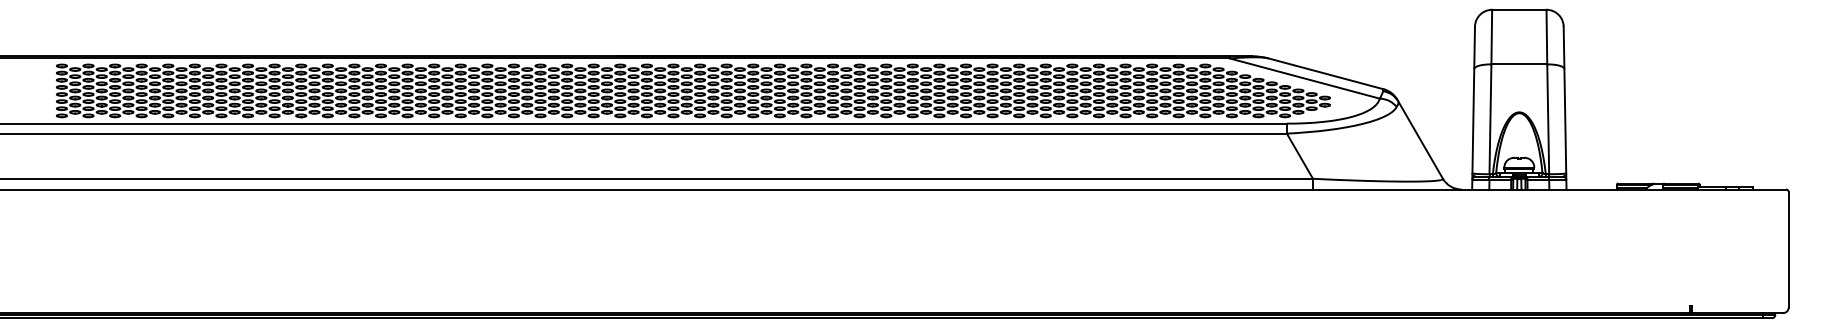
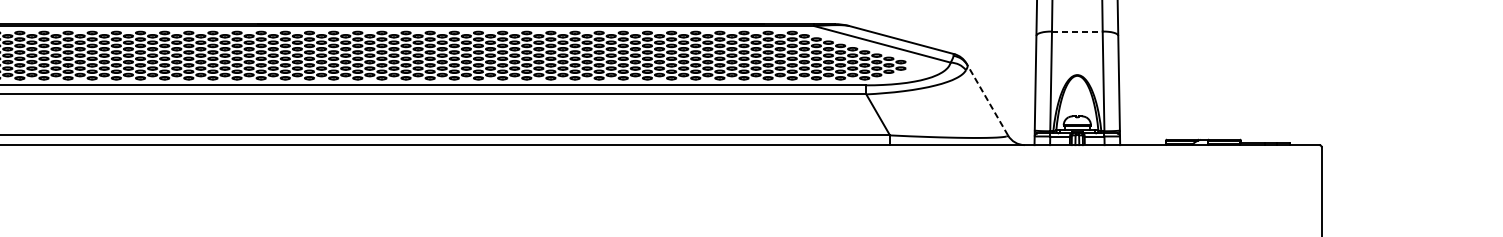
line: (1519, 64) -> (1077, 31), solid -> dashed
line: (1420, 139) -> (987, 99), solid -> dashed

